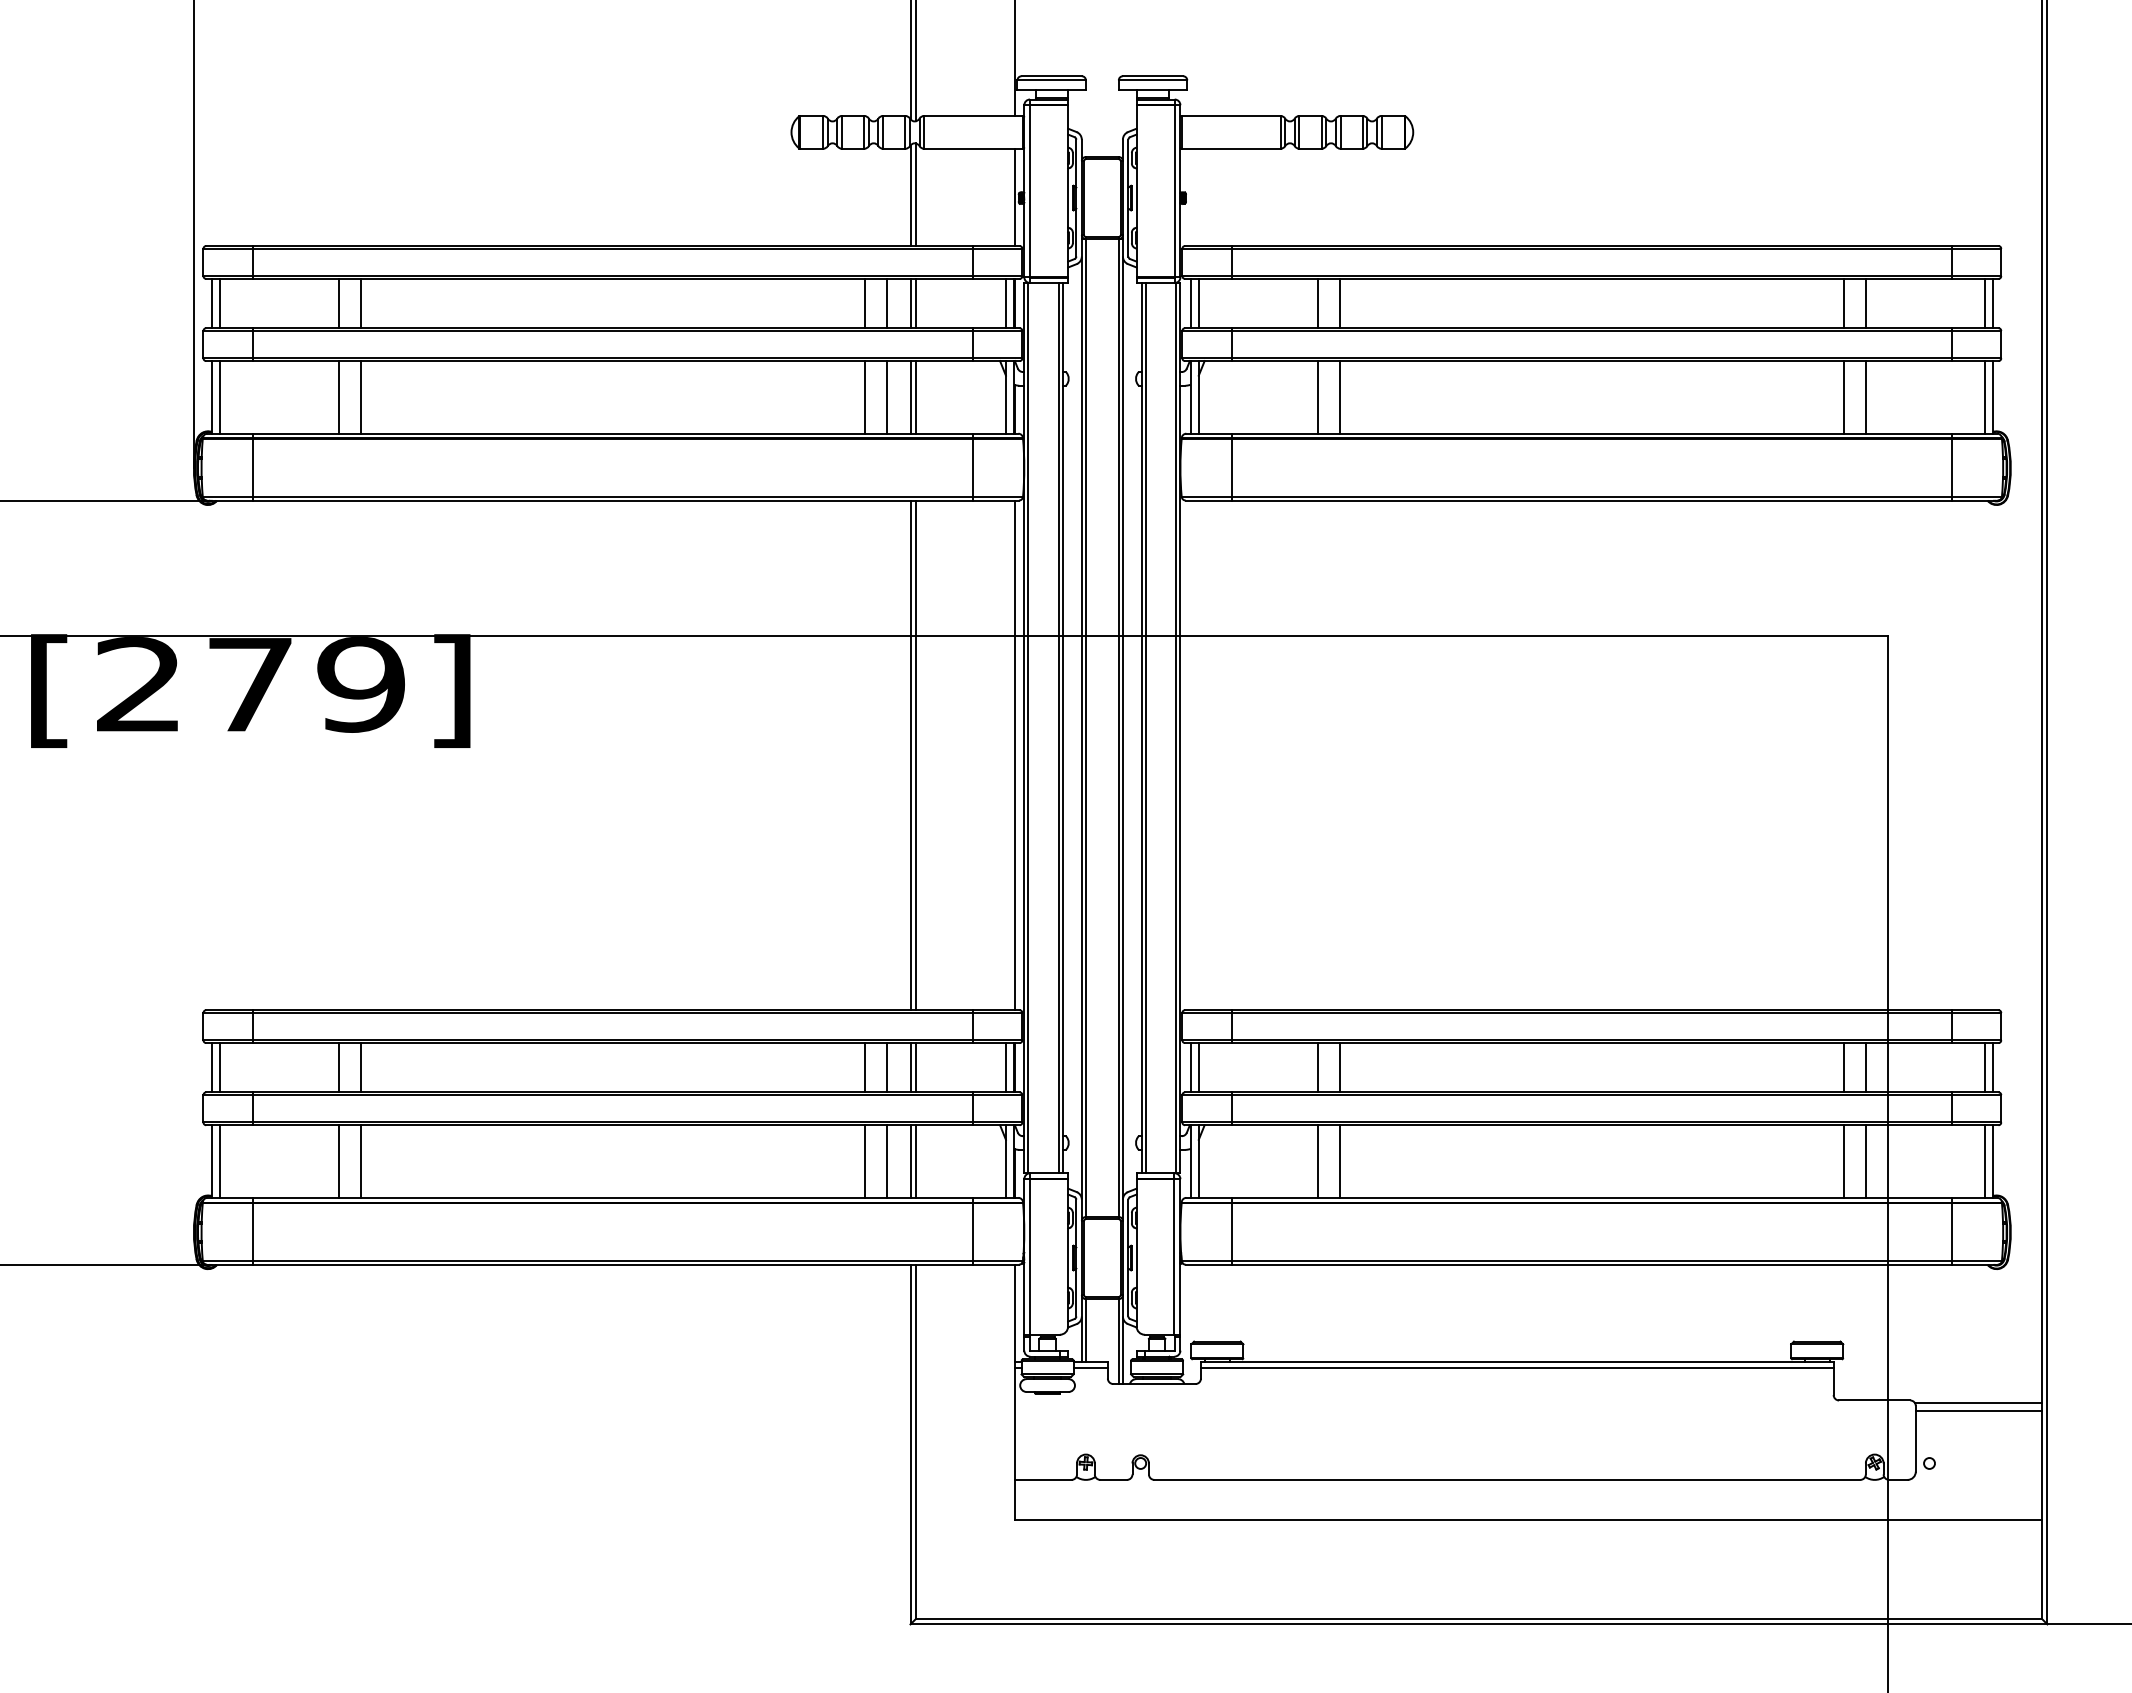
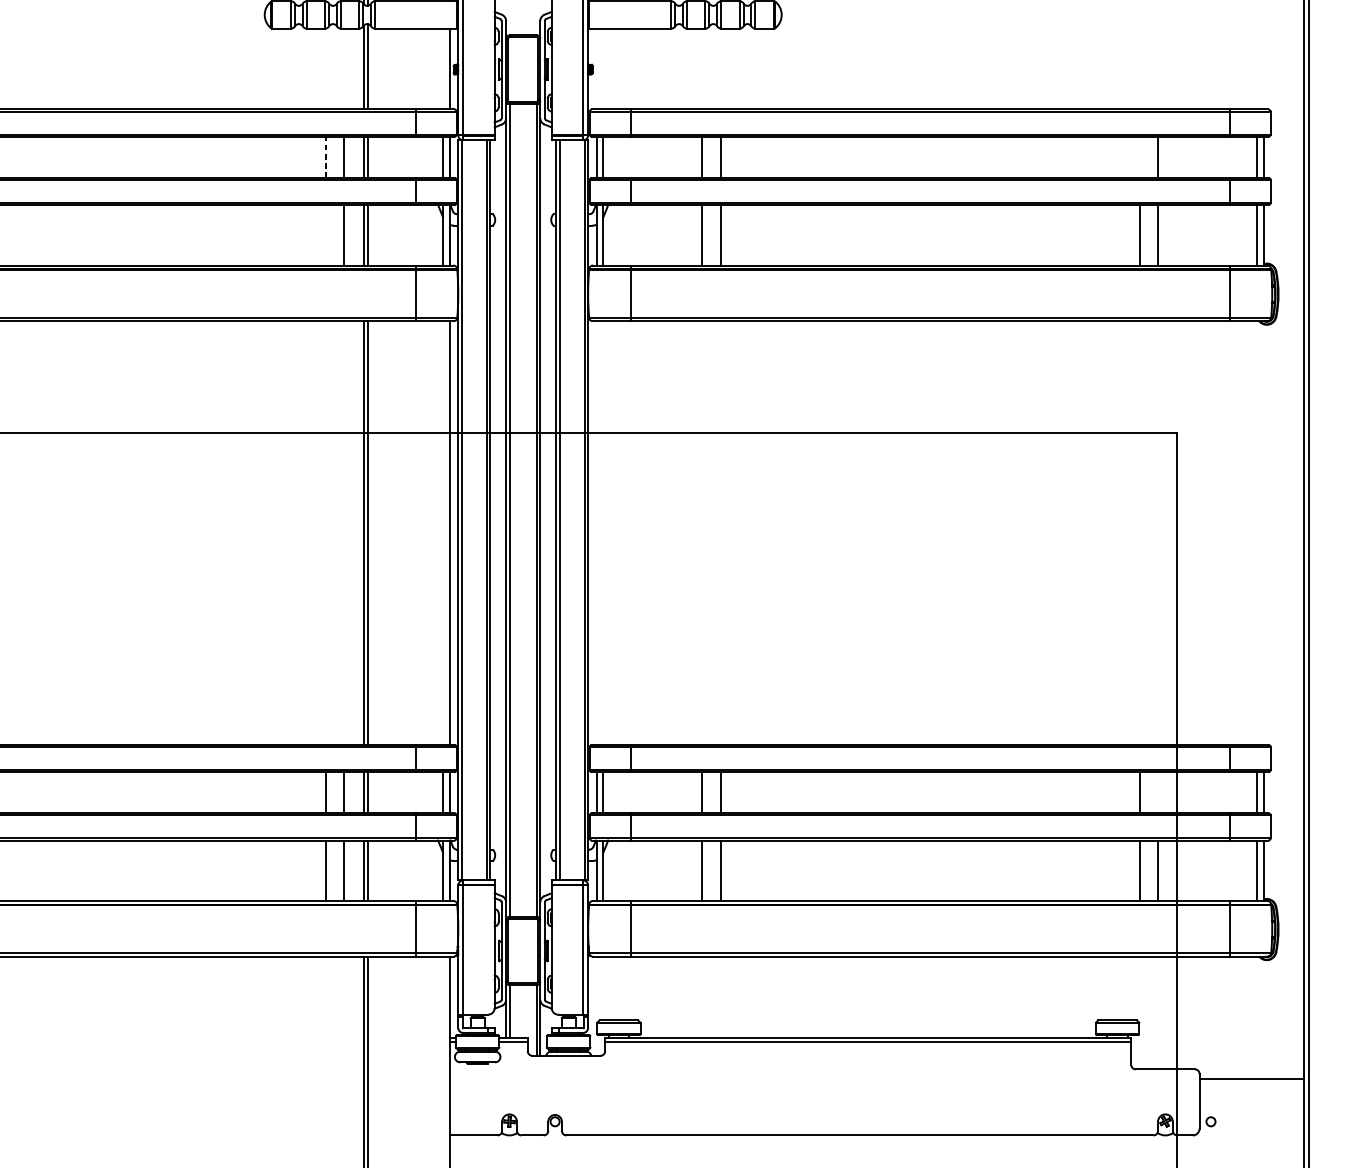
line: (864, 303) -> (325, 157), solid -> dashed
line: (1843, 303) -> (1139, 157), removed
line: (864, 397) -> (325, 235), removed
line: (1865, 1067) -> (1157, 792), removed
line: (1978, 1403) -> (1251, 1071), removed

